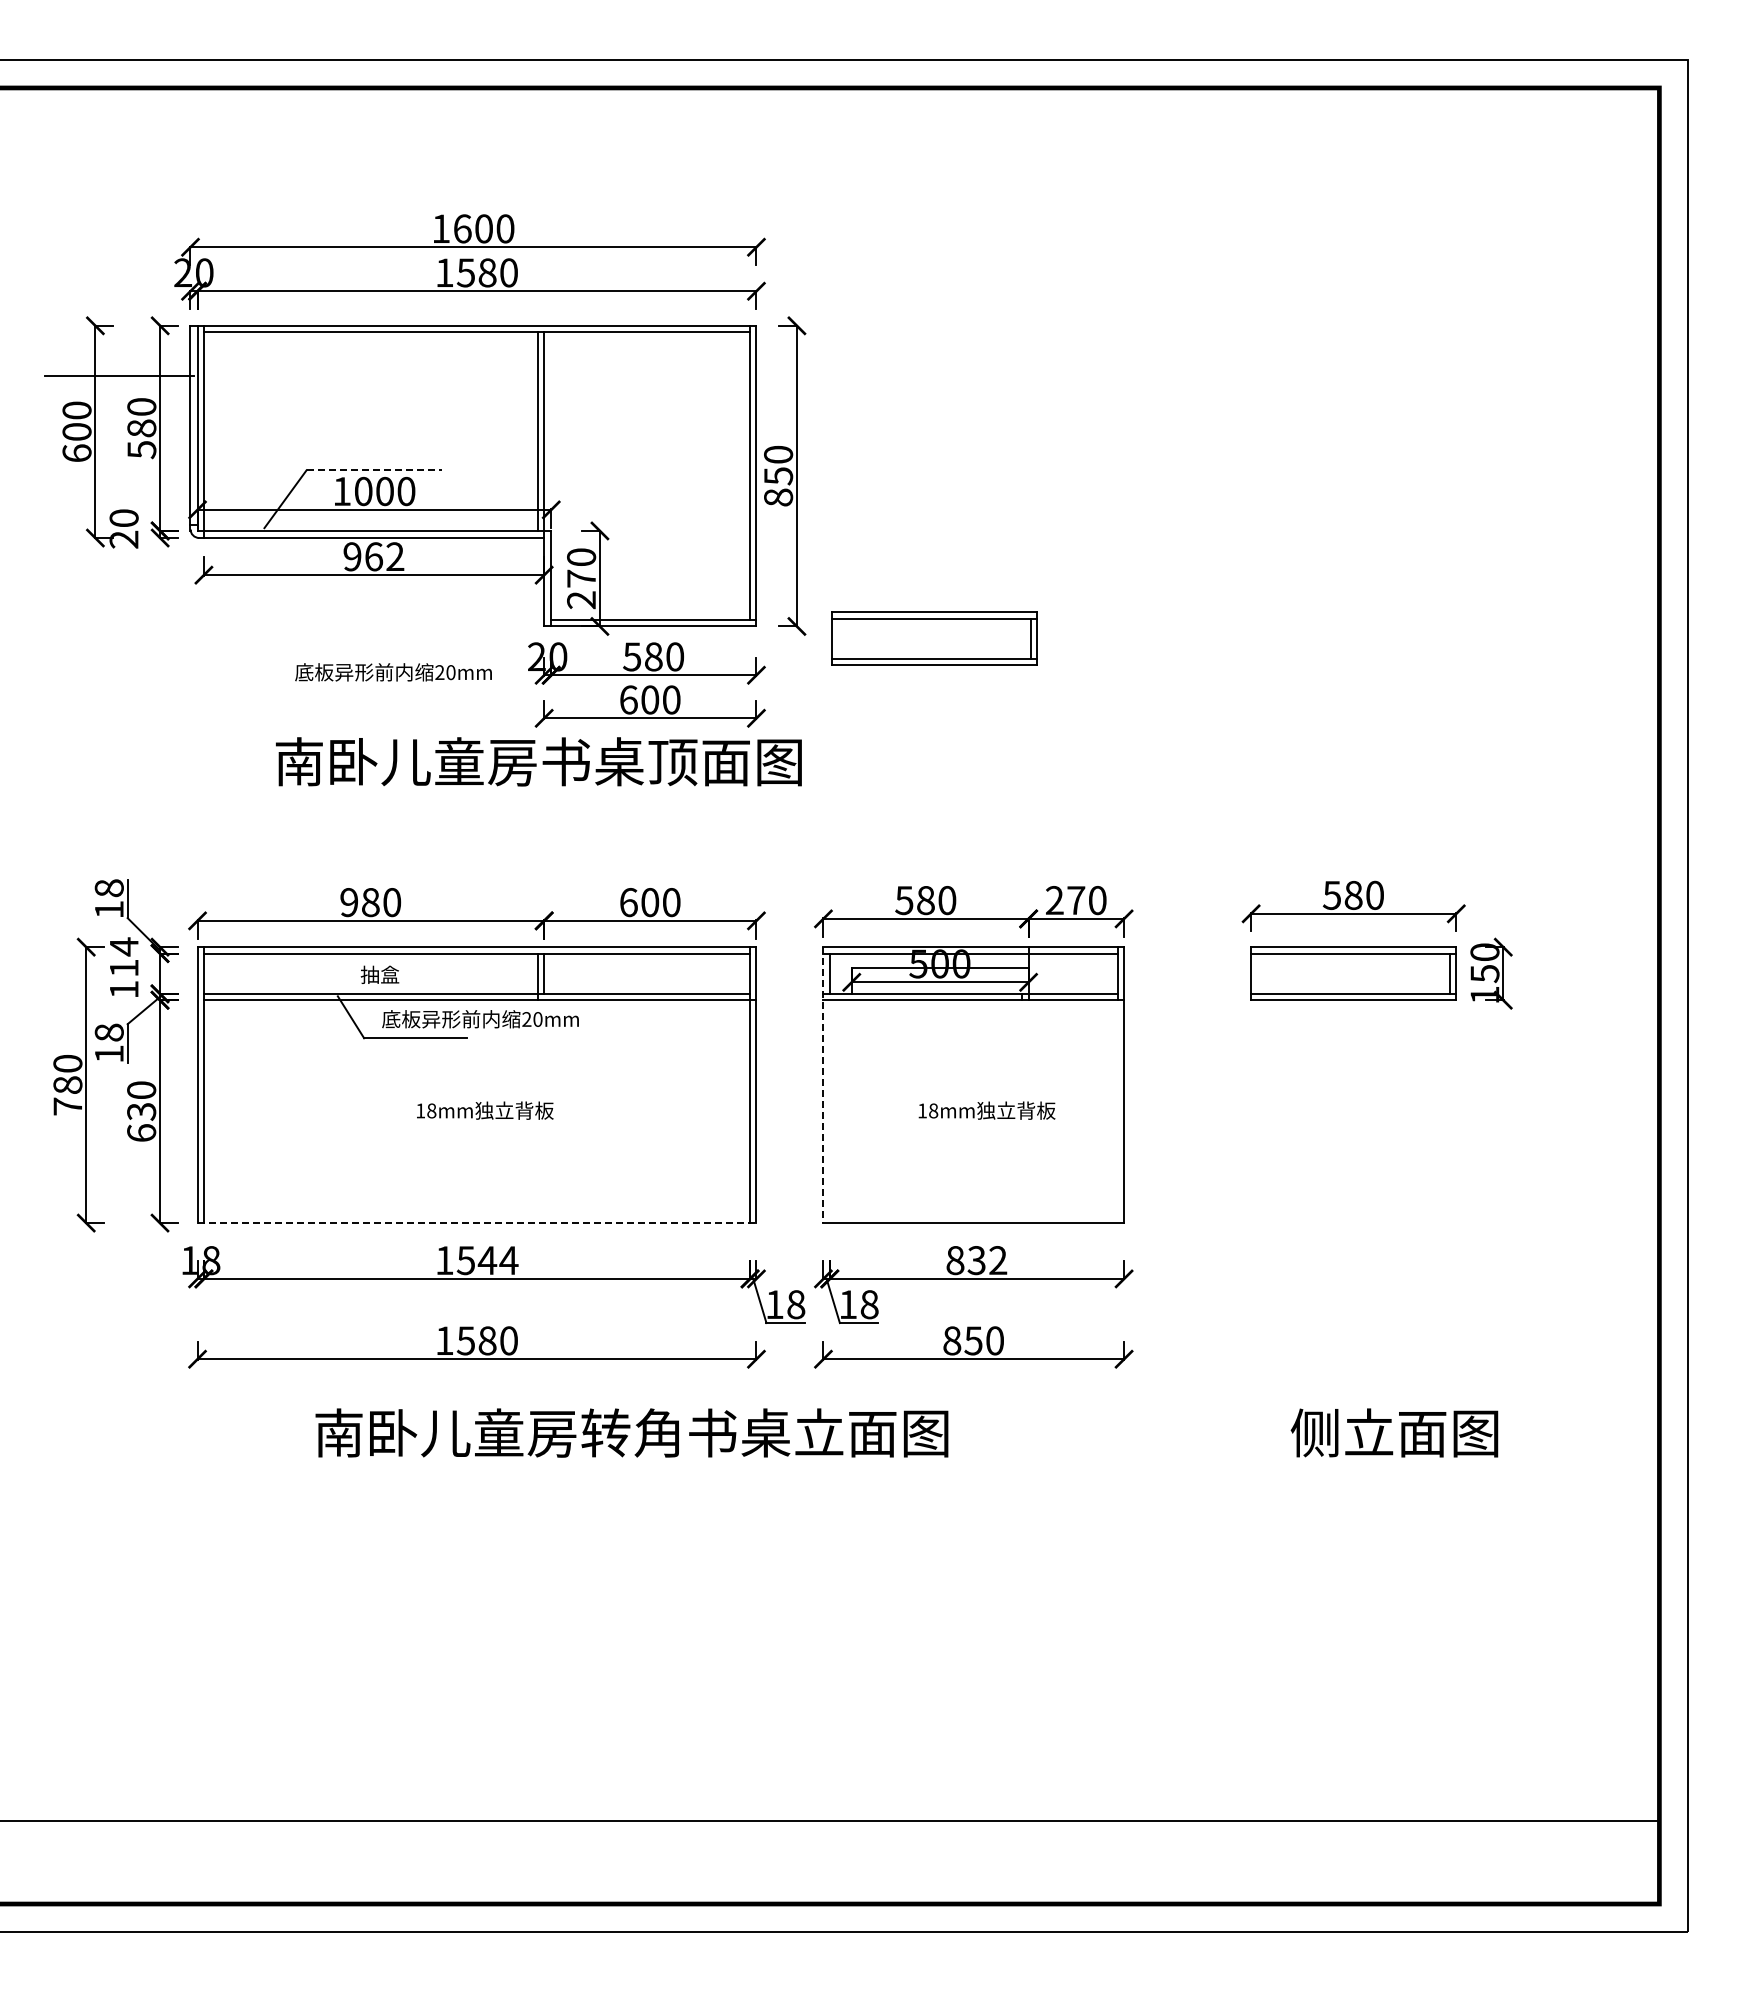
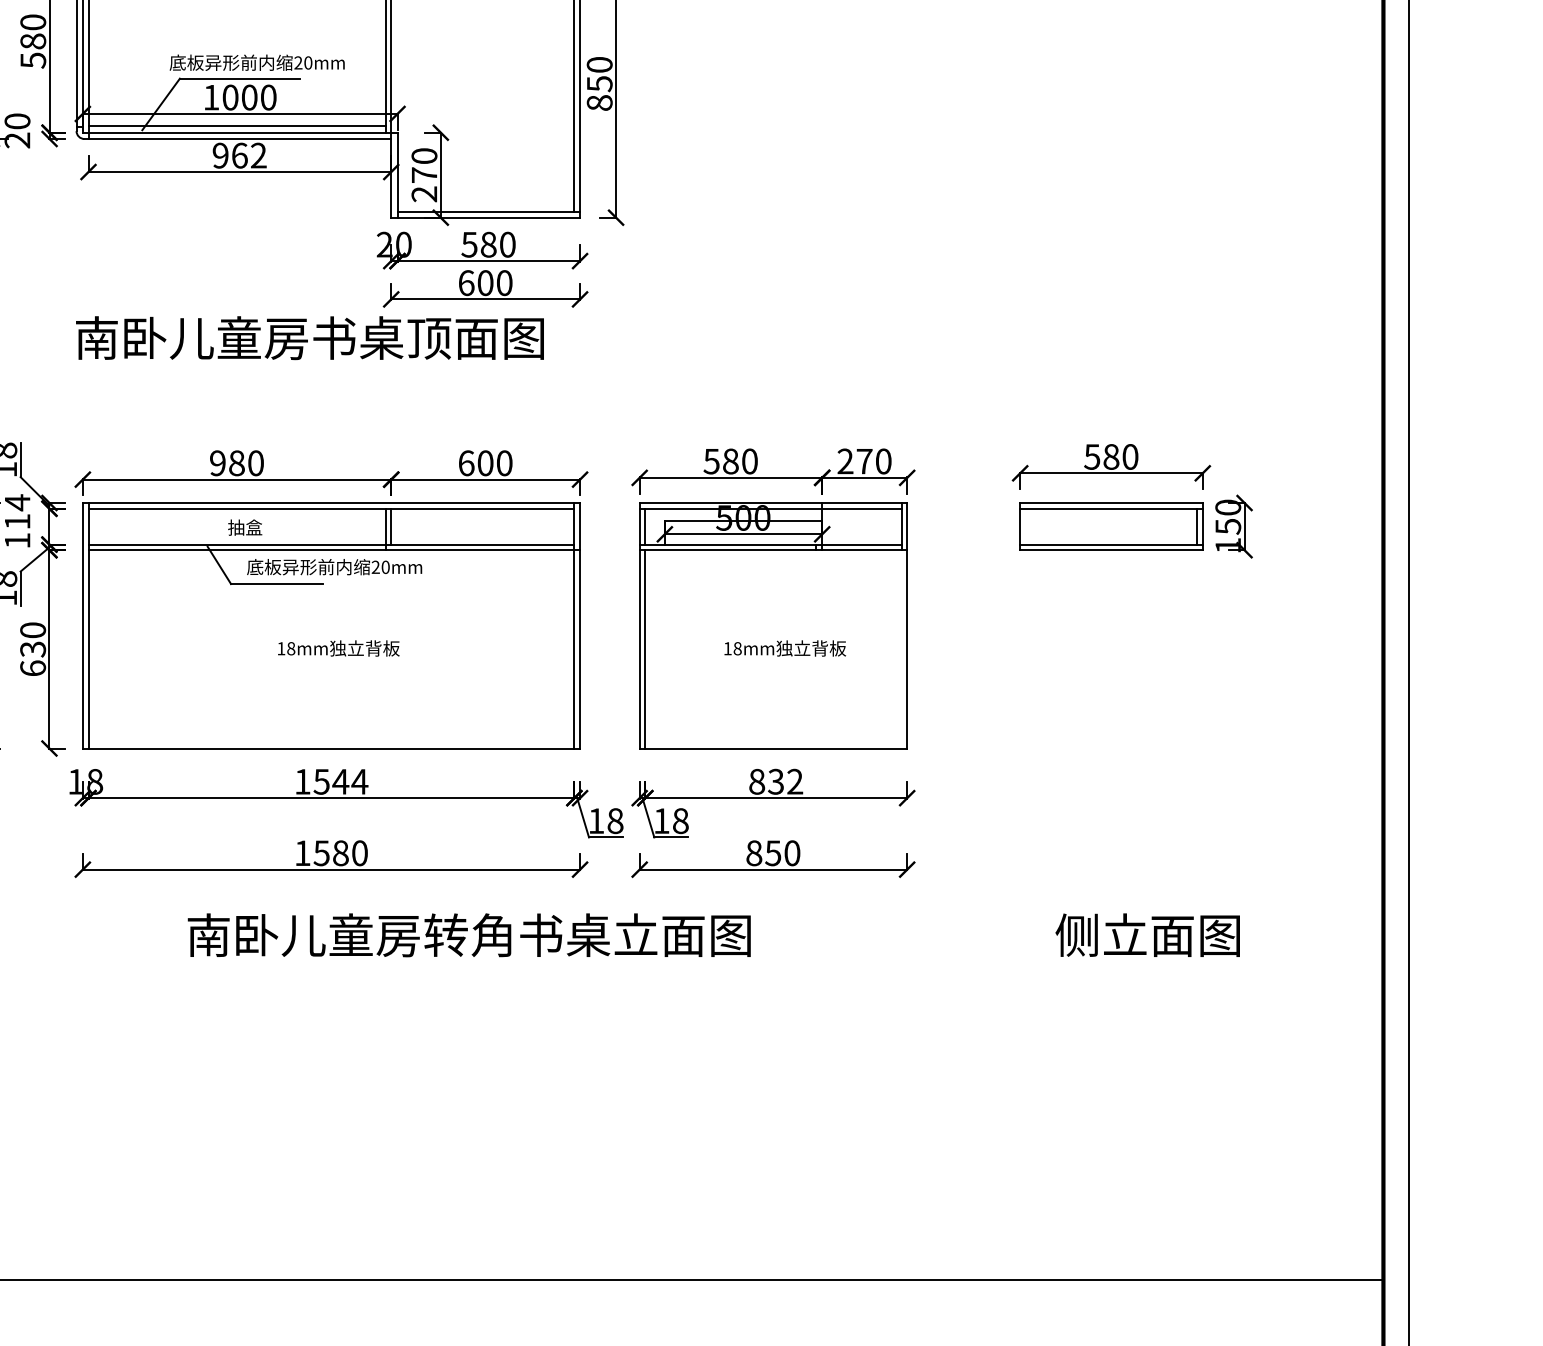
line: (374, 470) -> (240, 78), dashed -> solid
line: (370, 523) -> (236, 126), added
part: (934, 638) -> (738, 228), removed
text: (393, 672) -> (257, 62), moved
text: (538, 761) -> (309, 337), moved
line: (823, 1085) -> (639, 626), dashed -> solid
line: (829, 1111) -> (645, 649), added
line: (477, 1223) -> (331, 748), dashed -> solid

